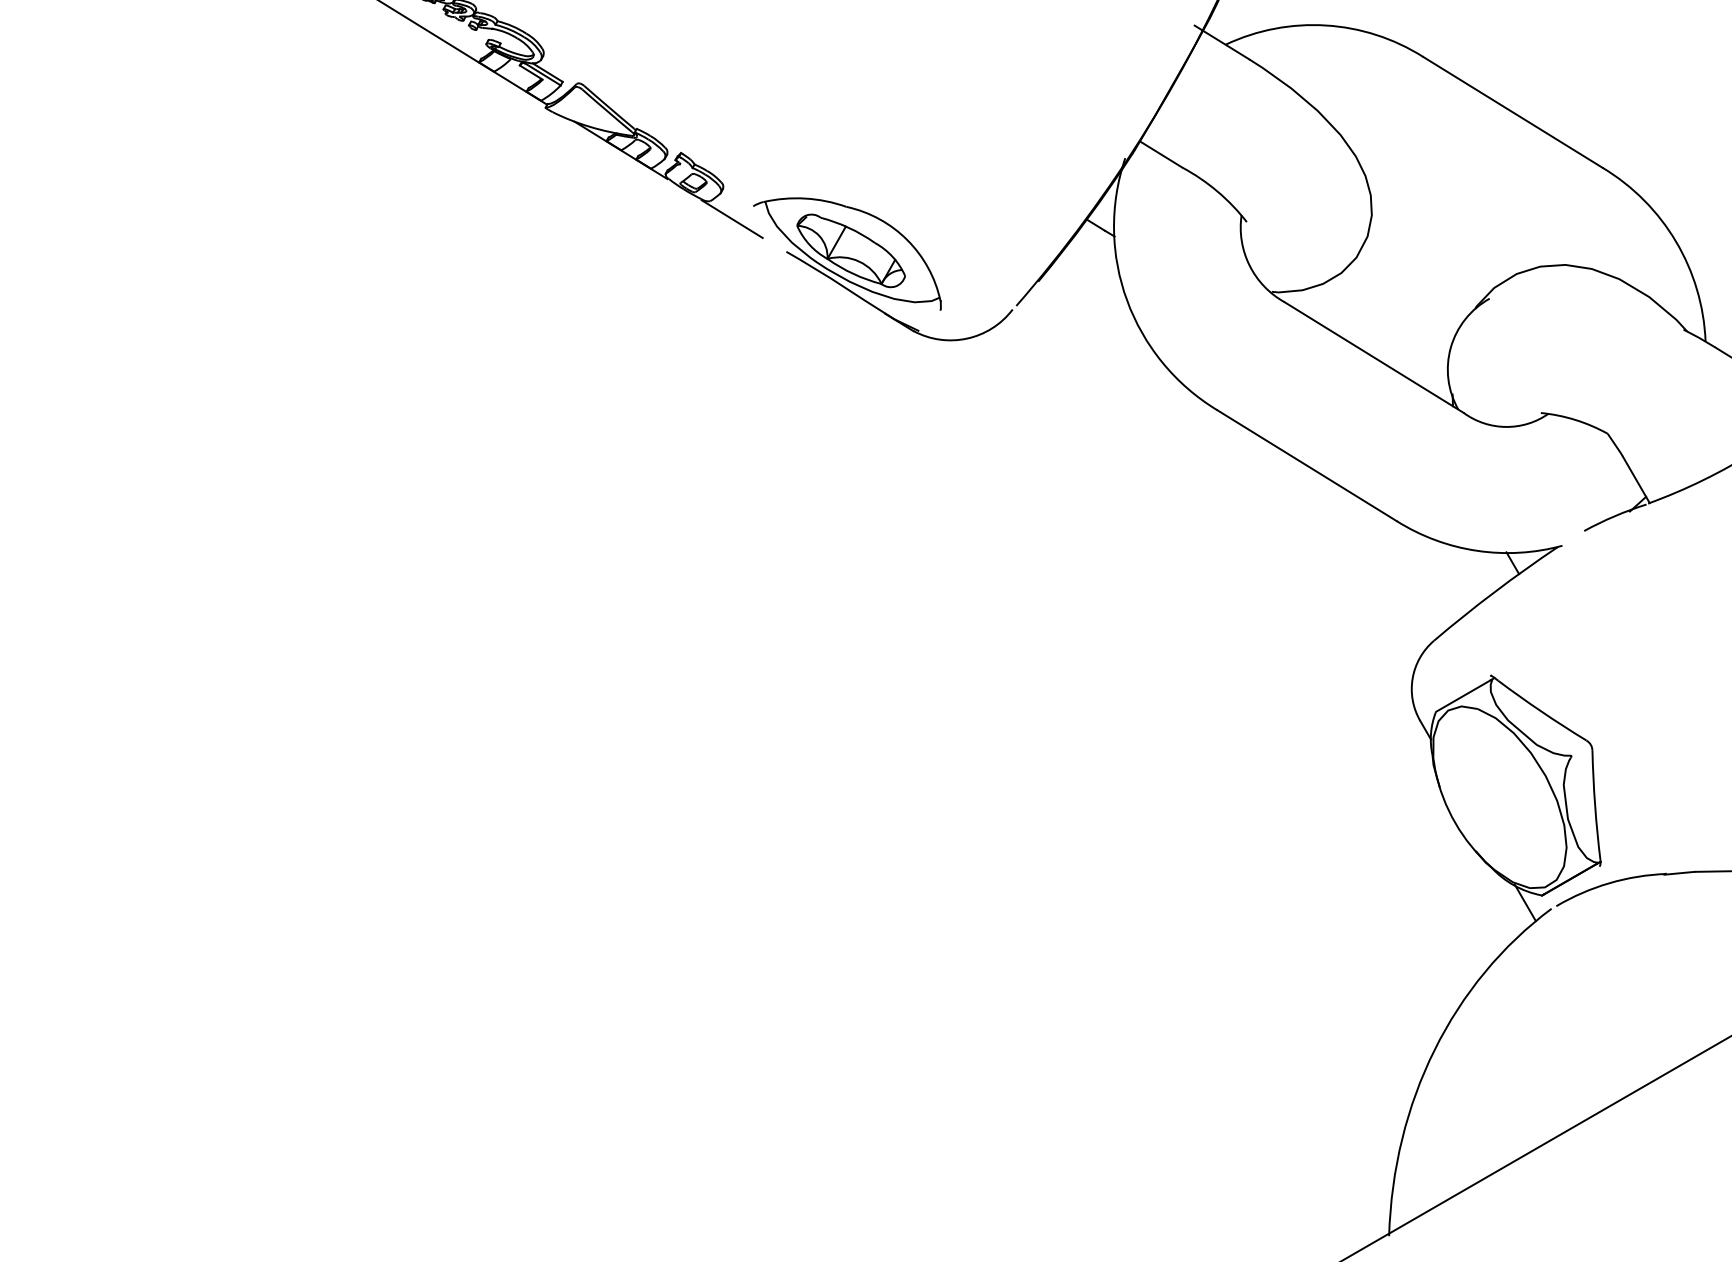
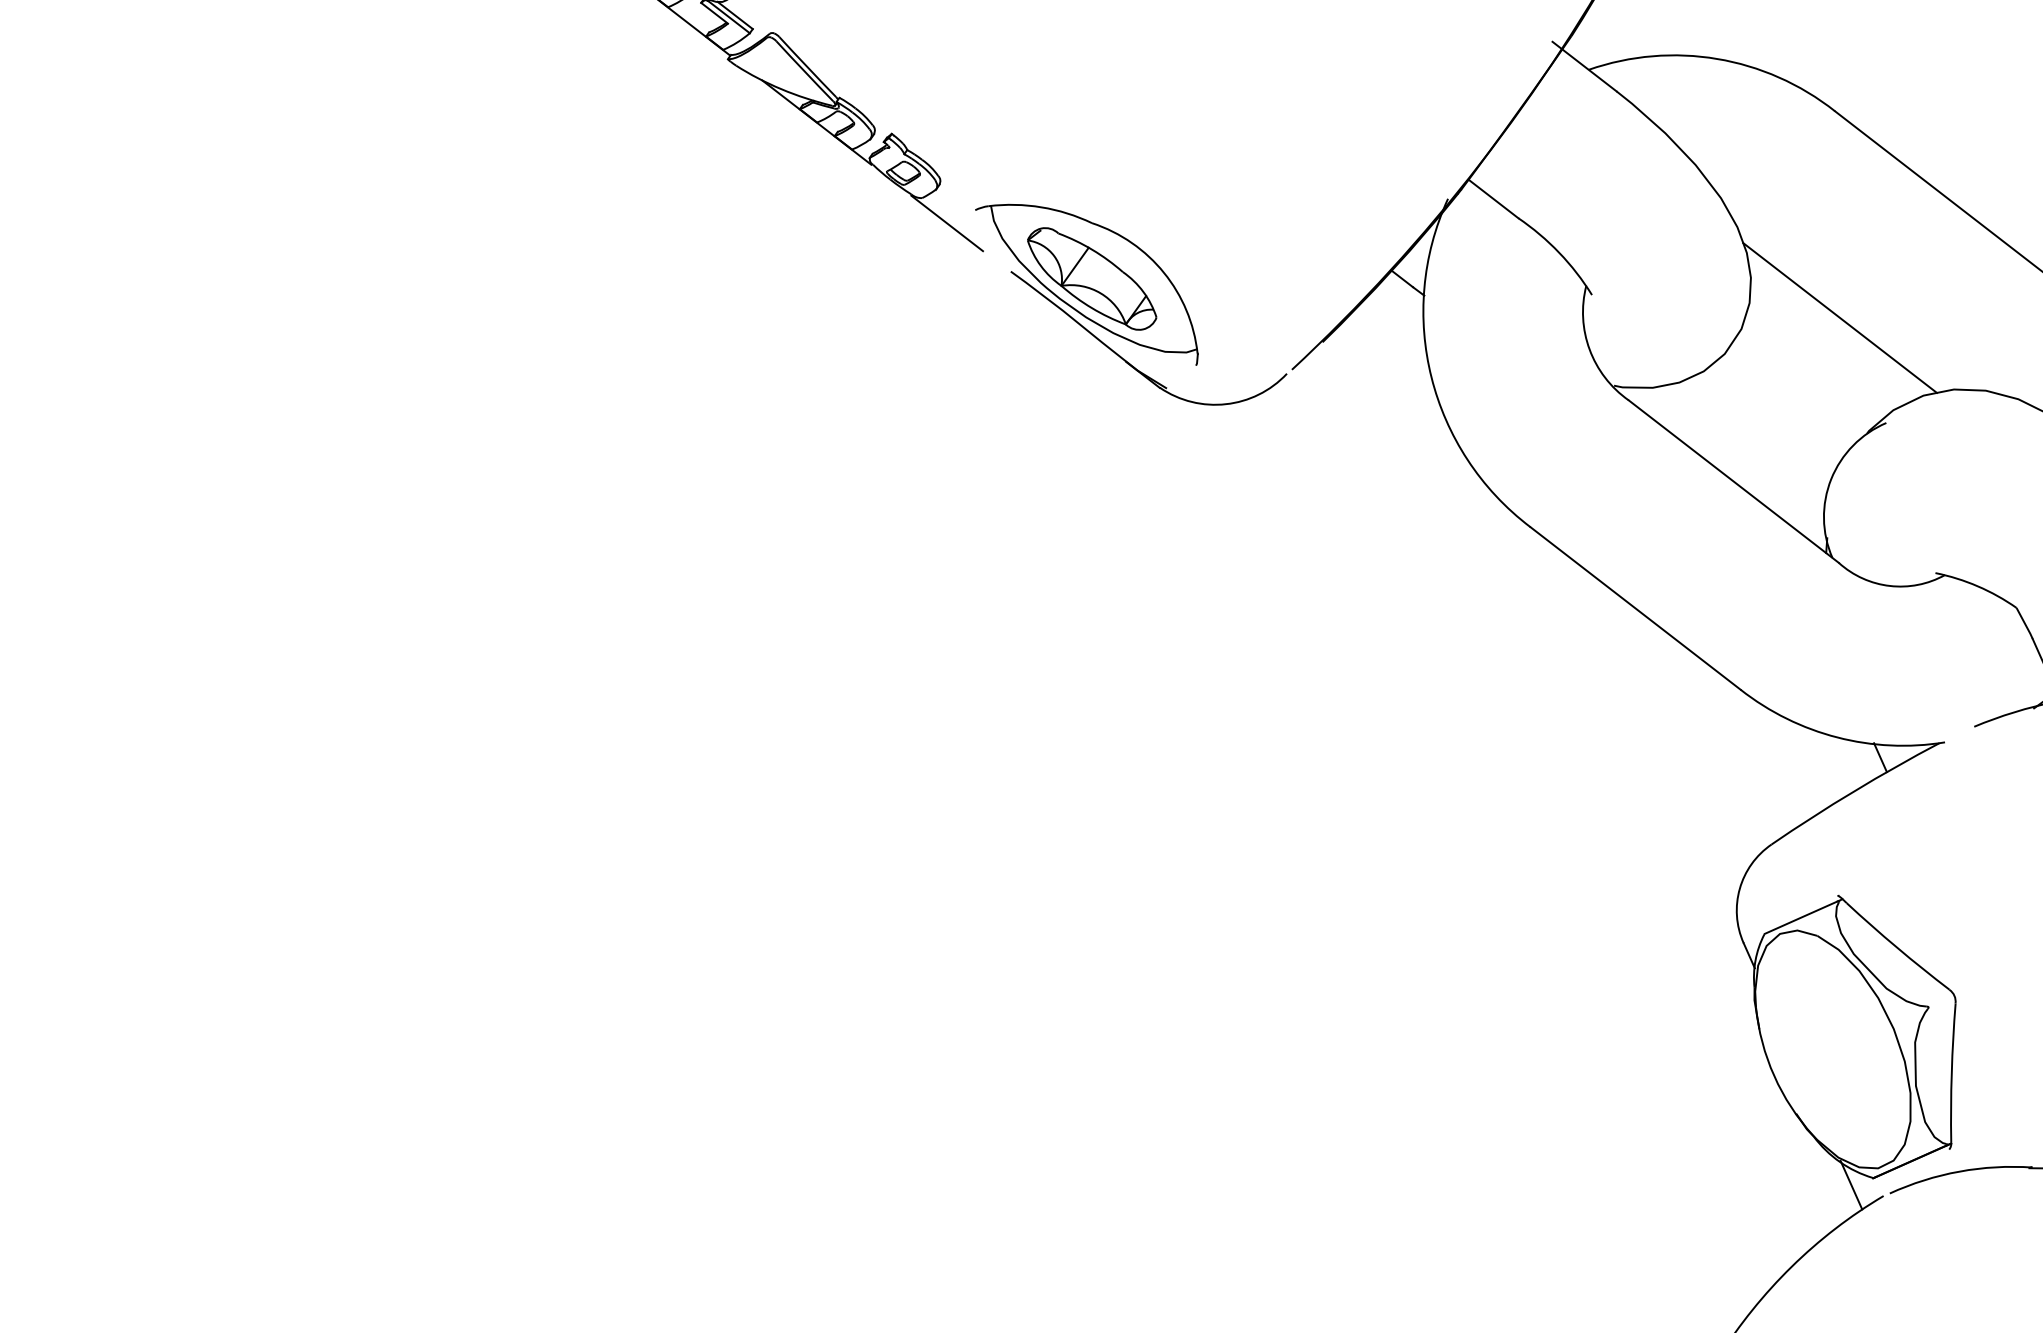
line: (1444, 219) -> (1840, 317), added

